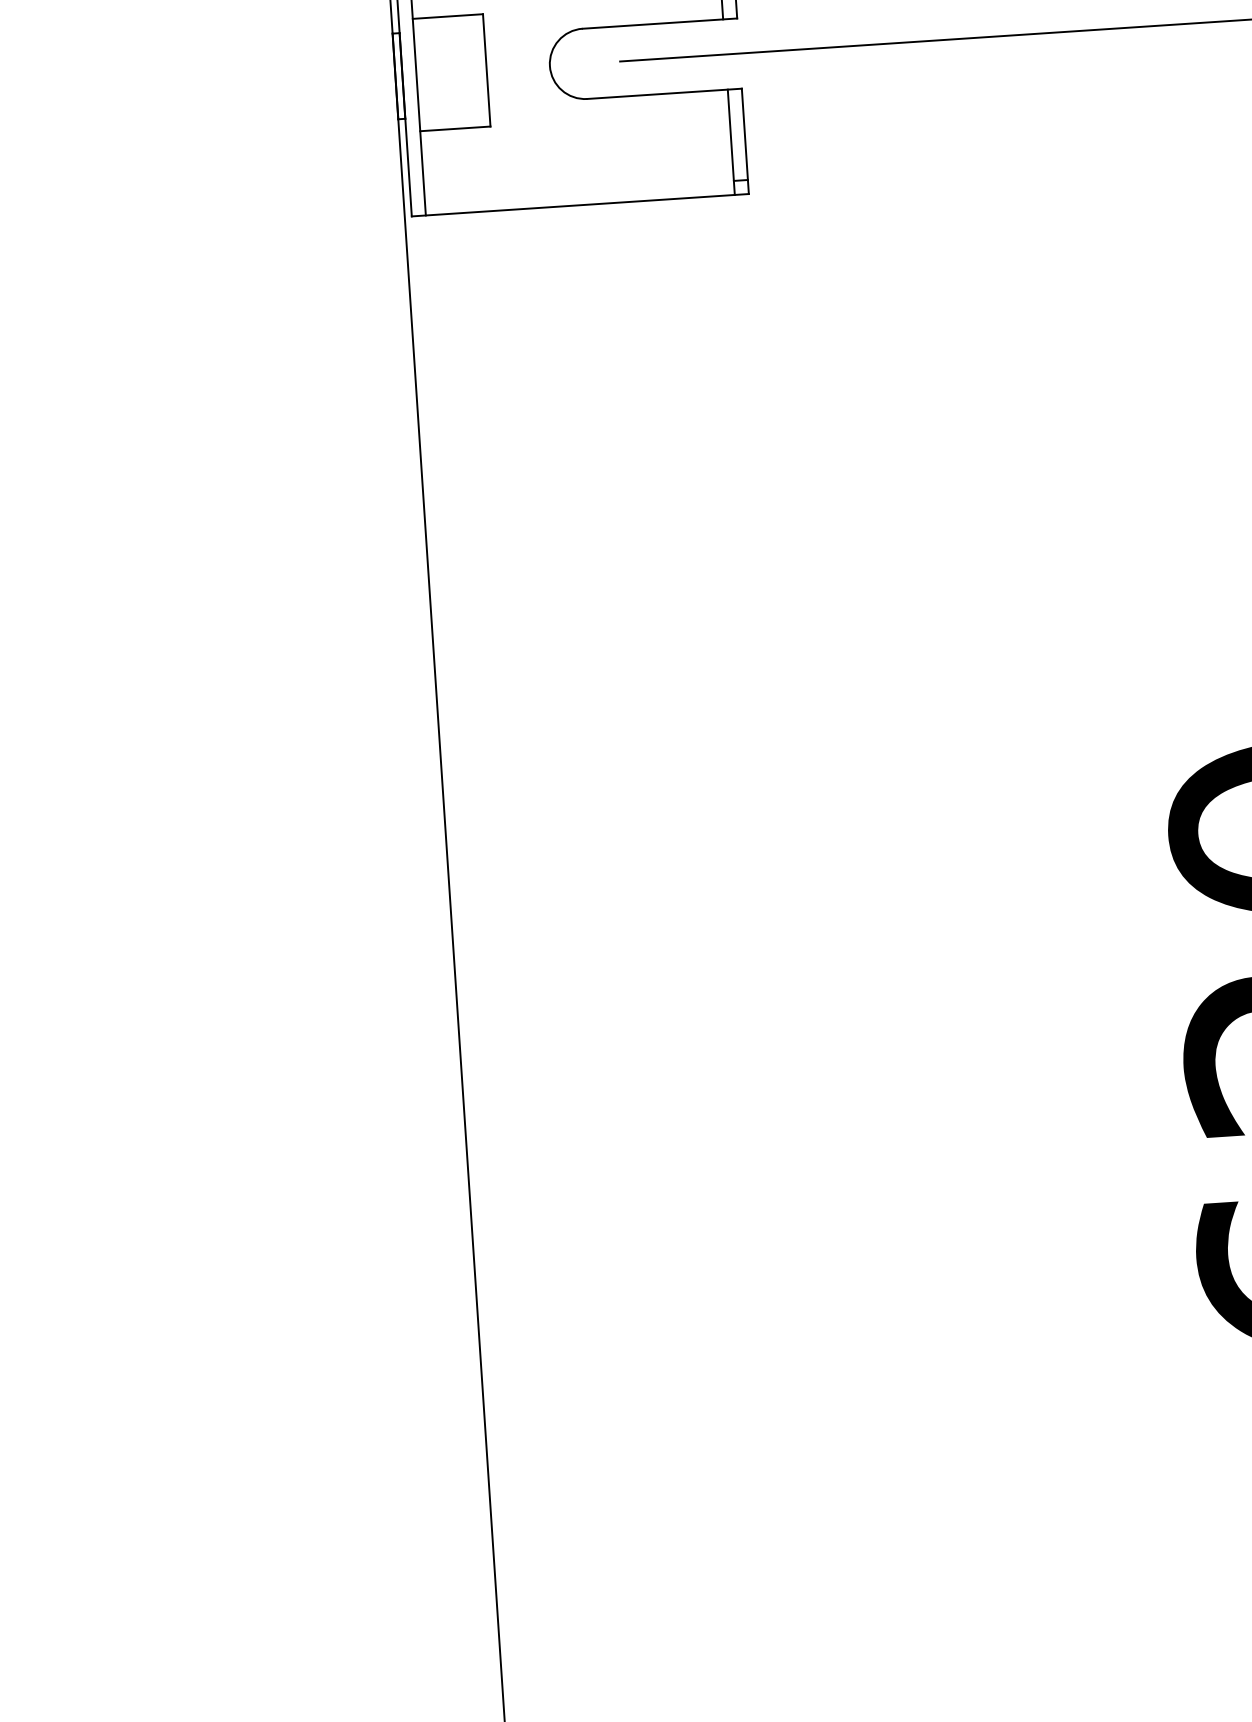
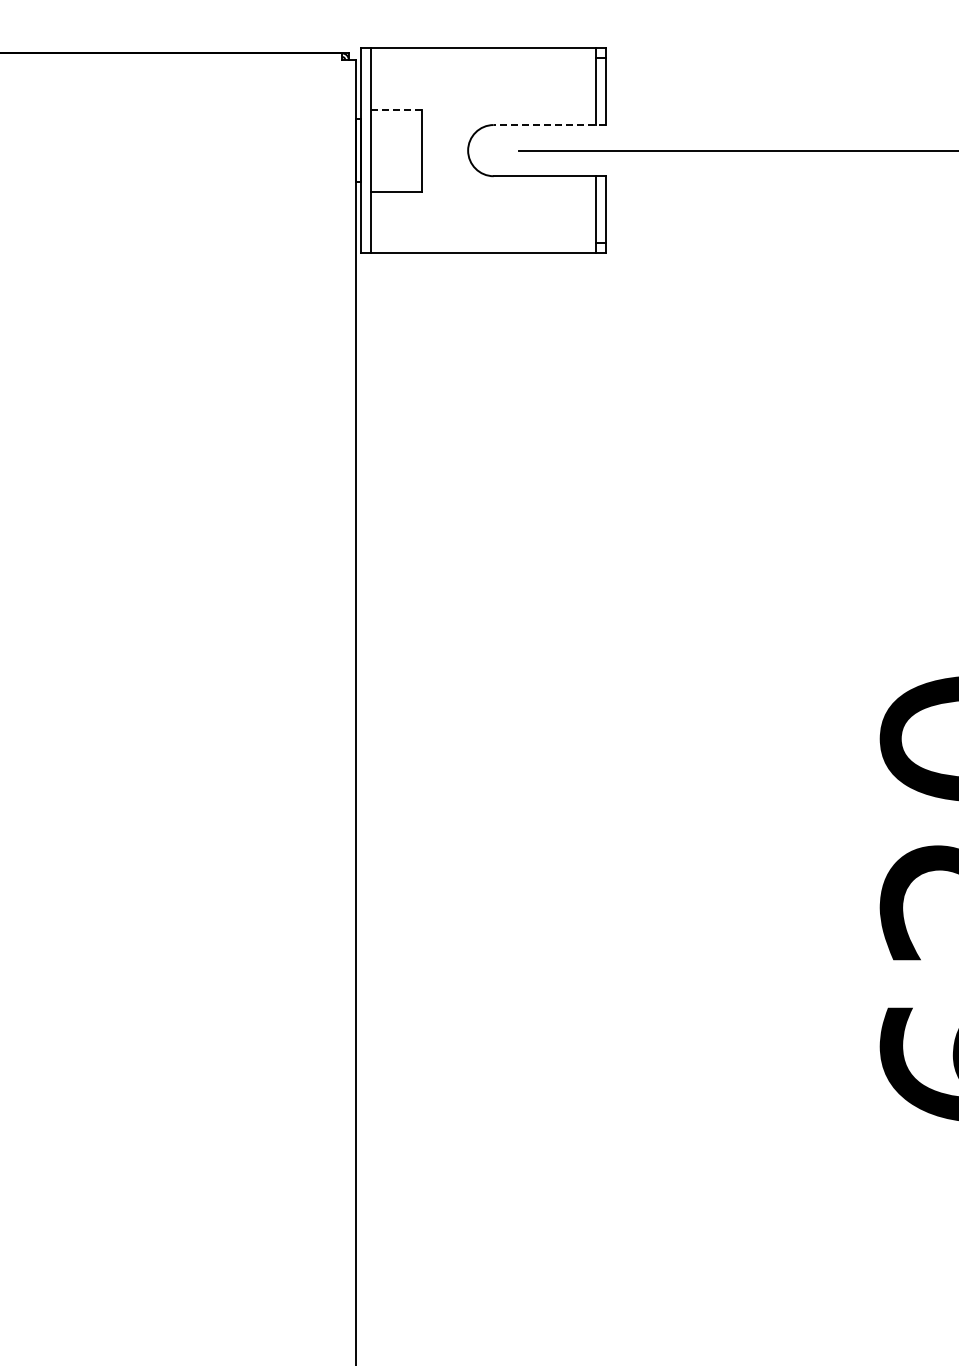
line: (447, 16) -> (396, 109), solid -> dashed
line: (659, 24) -> (549, 125), solid -> dashed

